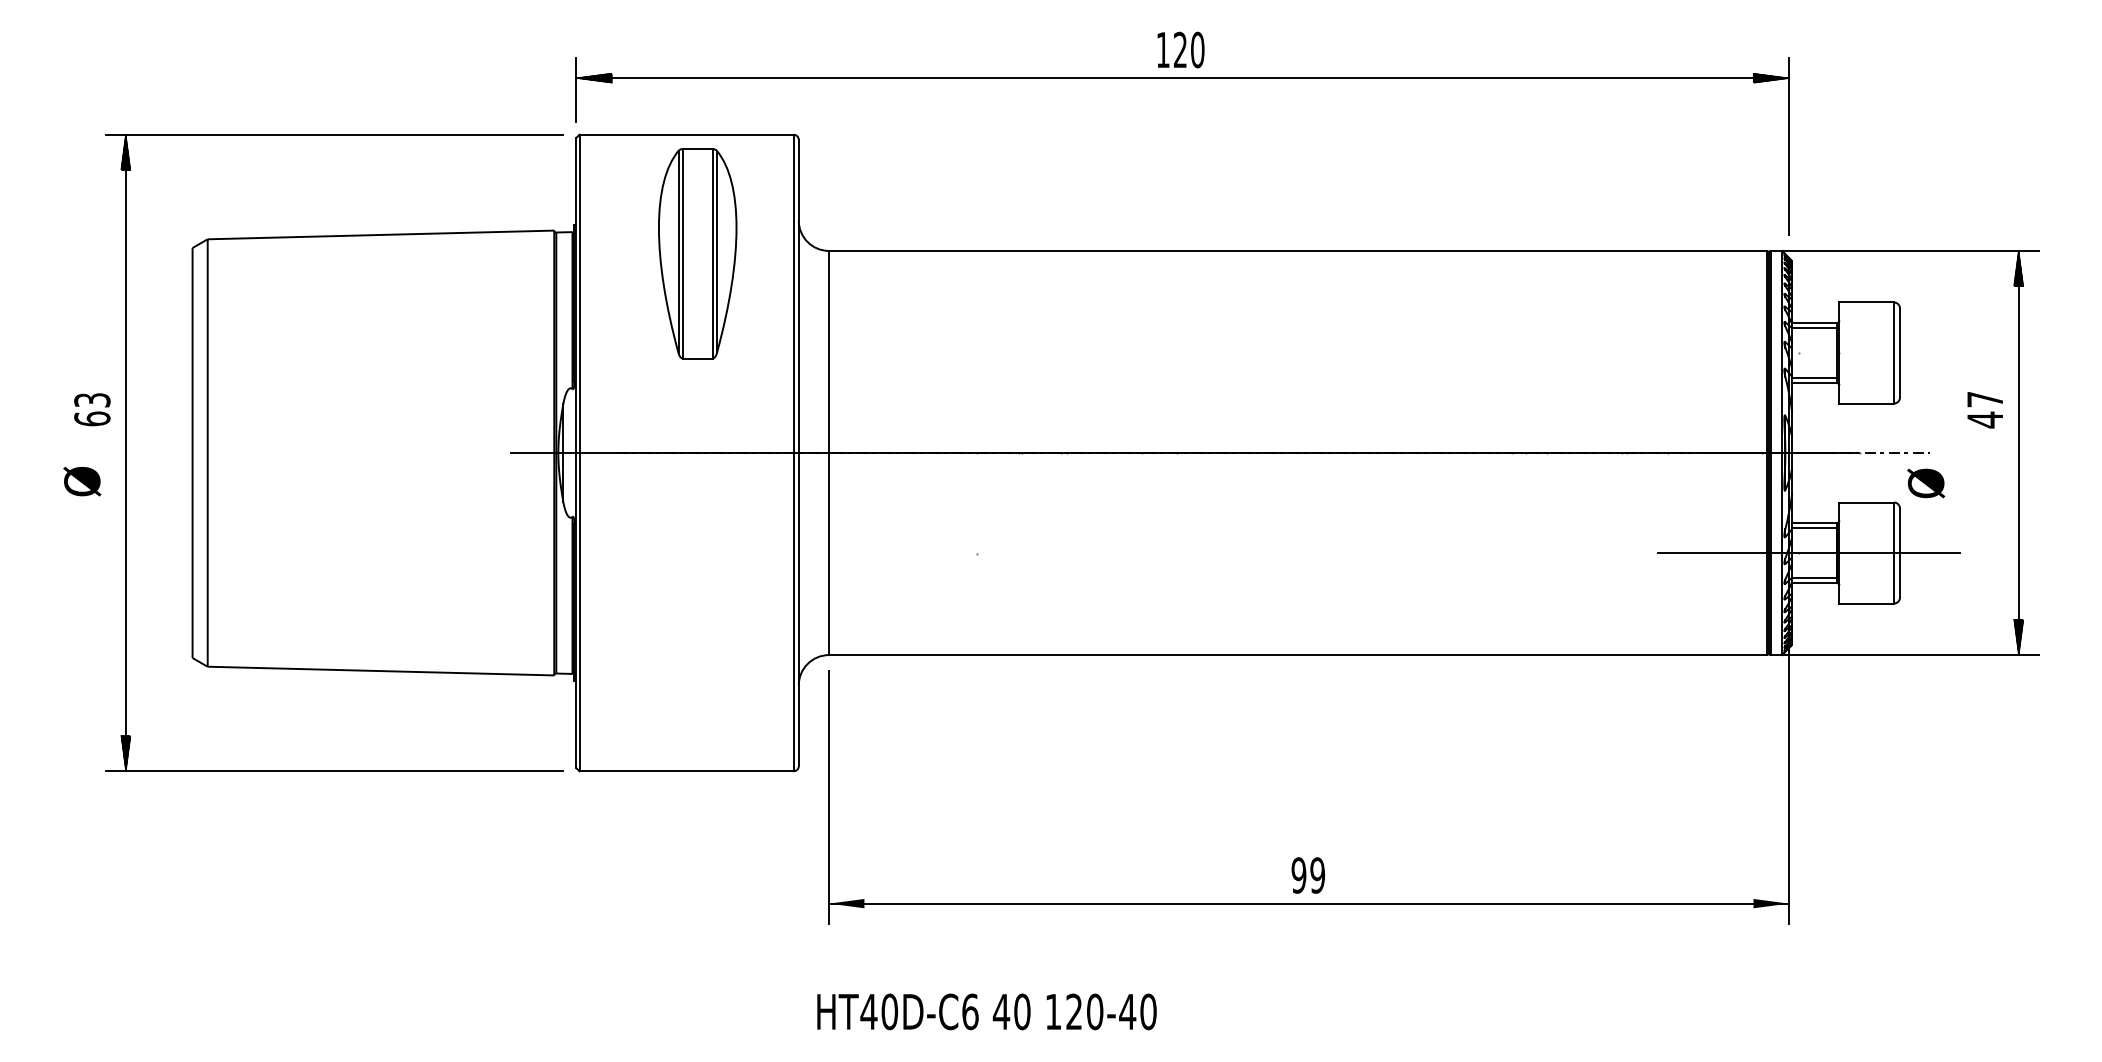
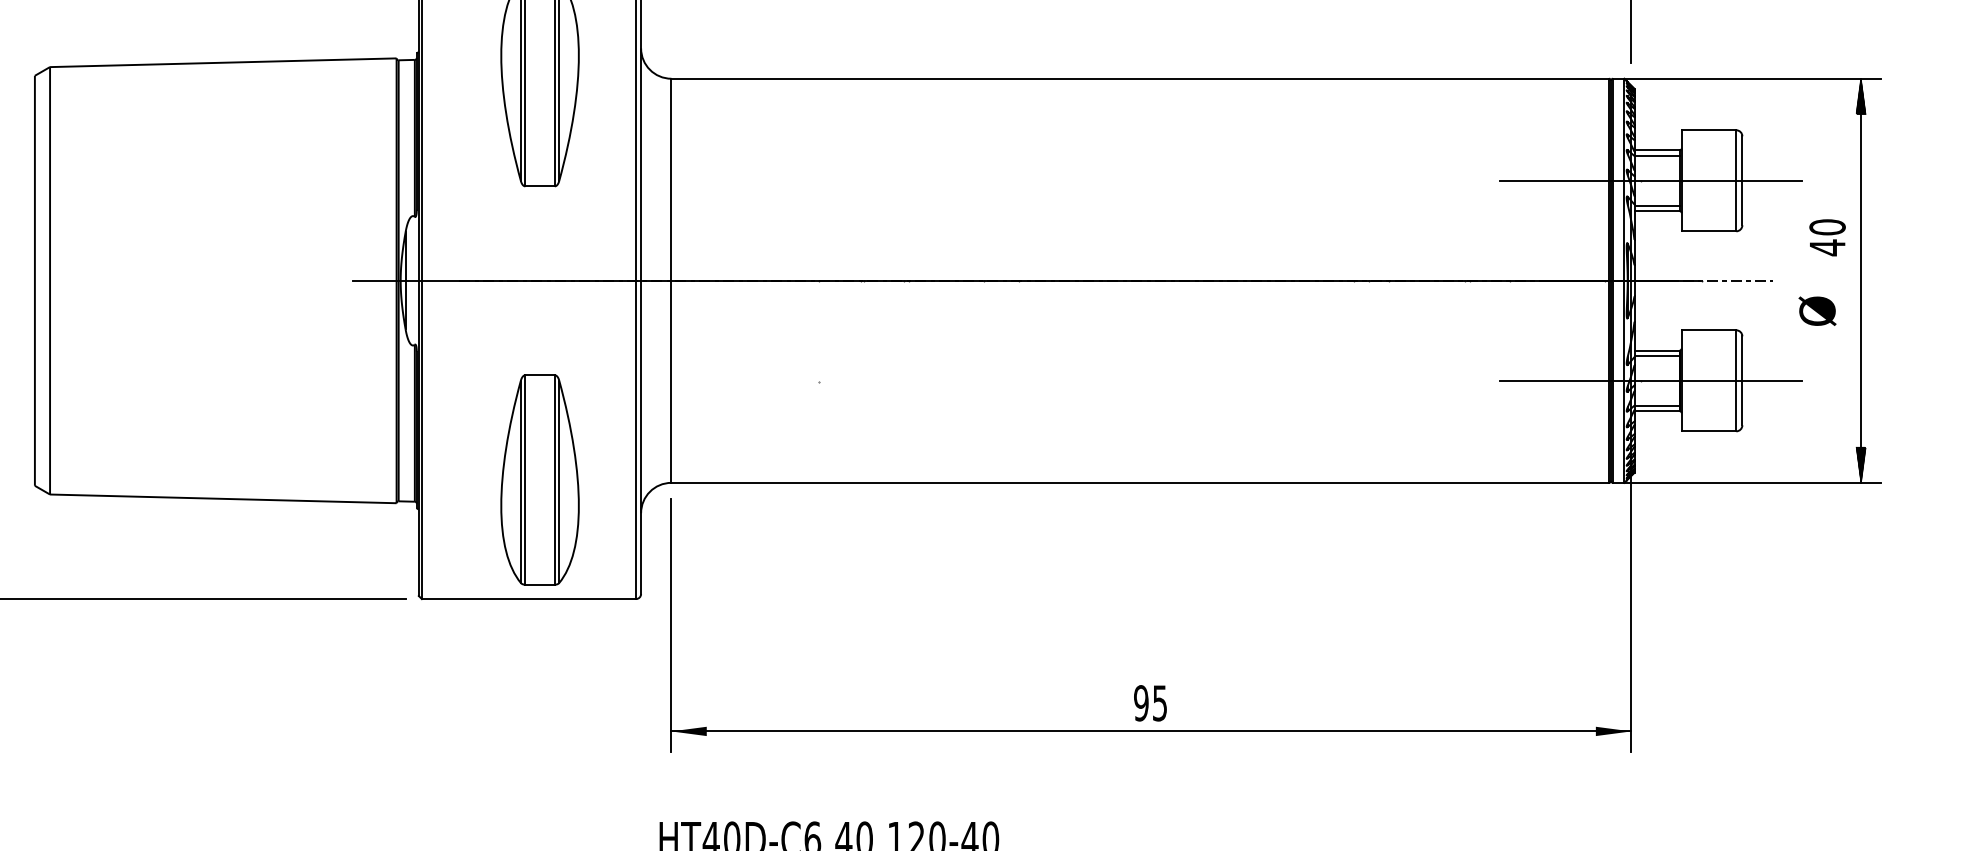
line: (1808, 353) -> (1650, 181), added
text: (1985, 399) -> (1827, 227), 47 -> 40
text: (1926, 483) -> (1817, 311), moved
part: (697, 651) -> (539, 479), added
text: (1317, 875) -> (1159, 703), 99 -> 95

